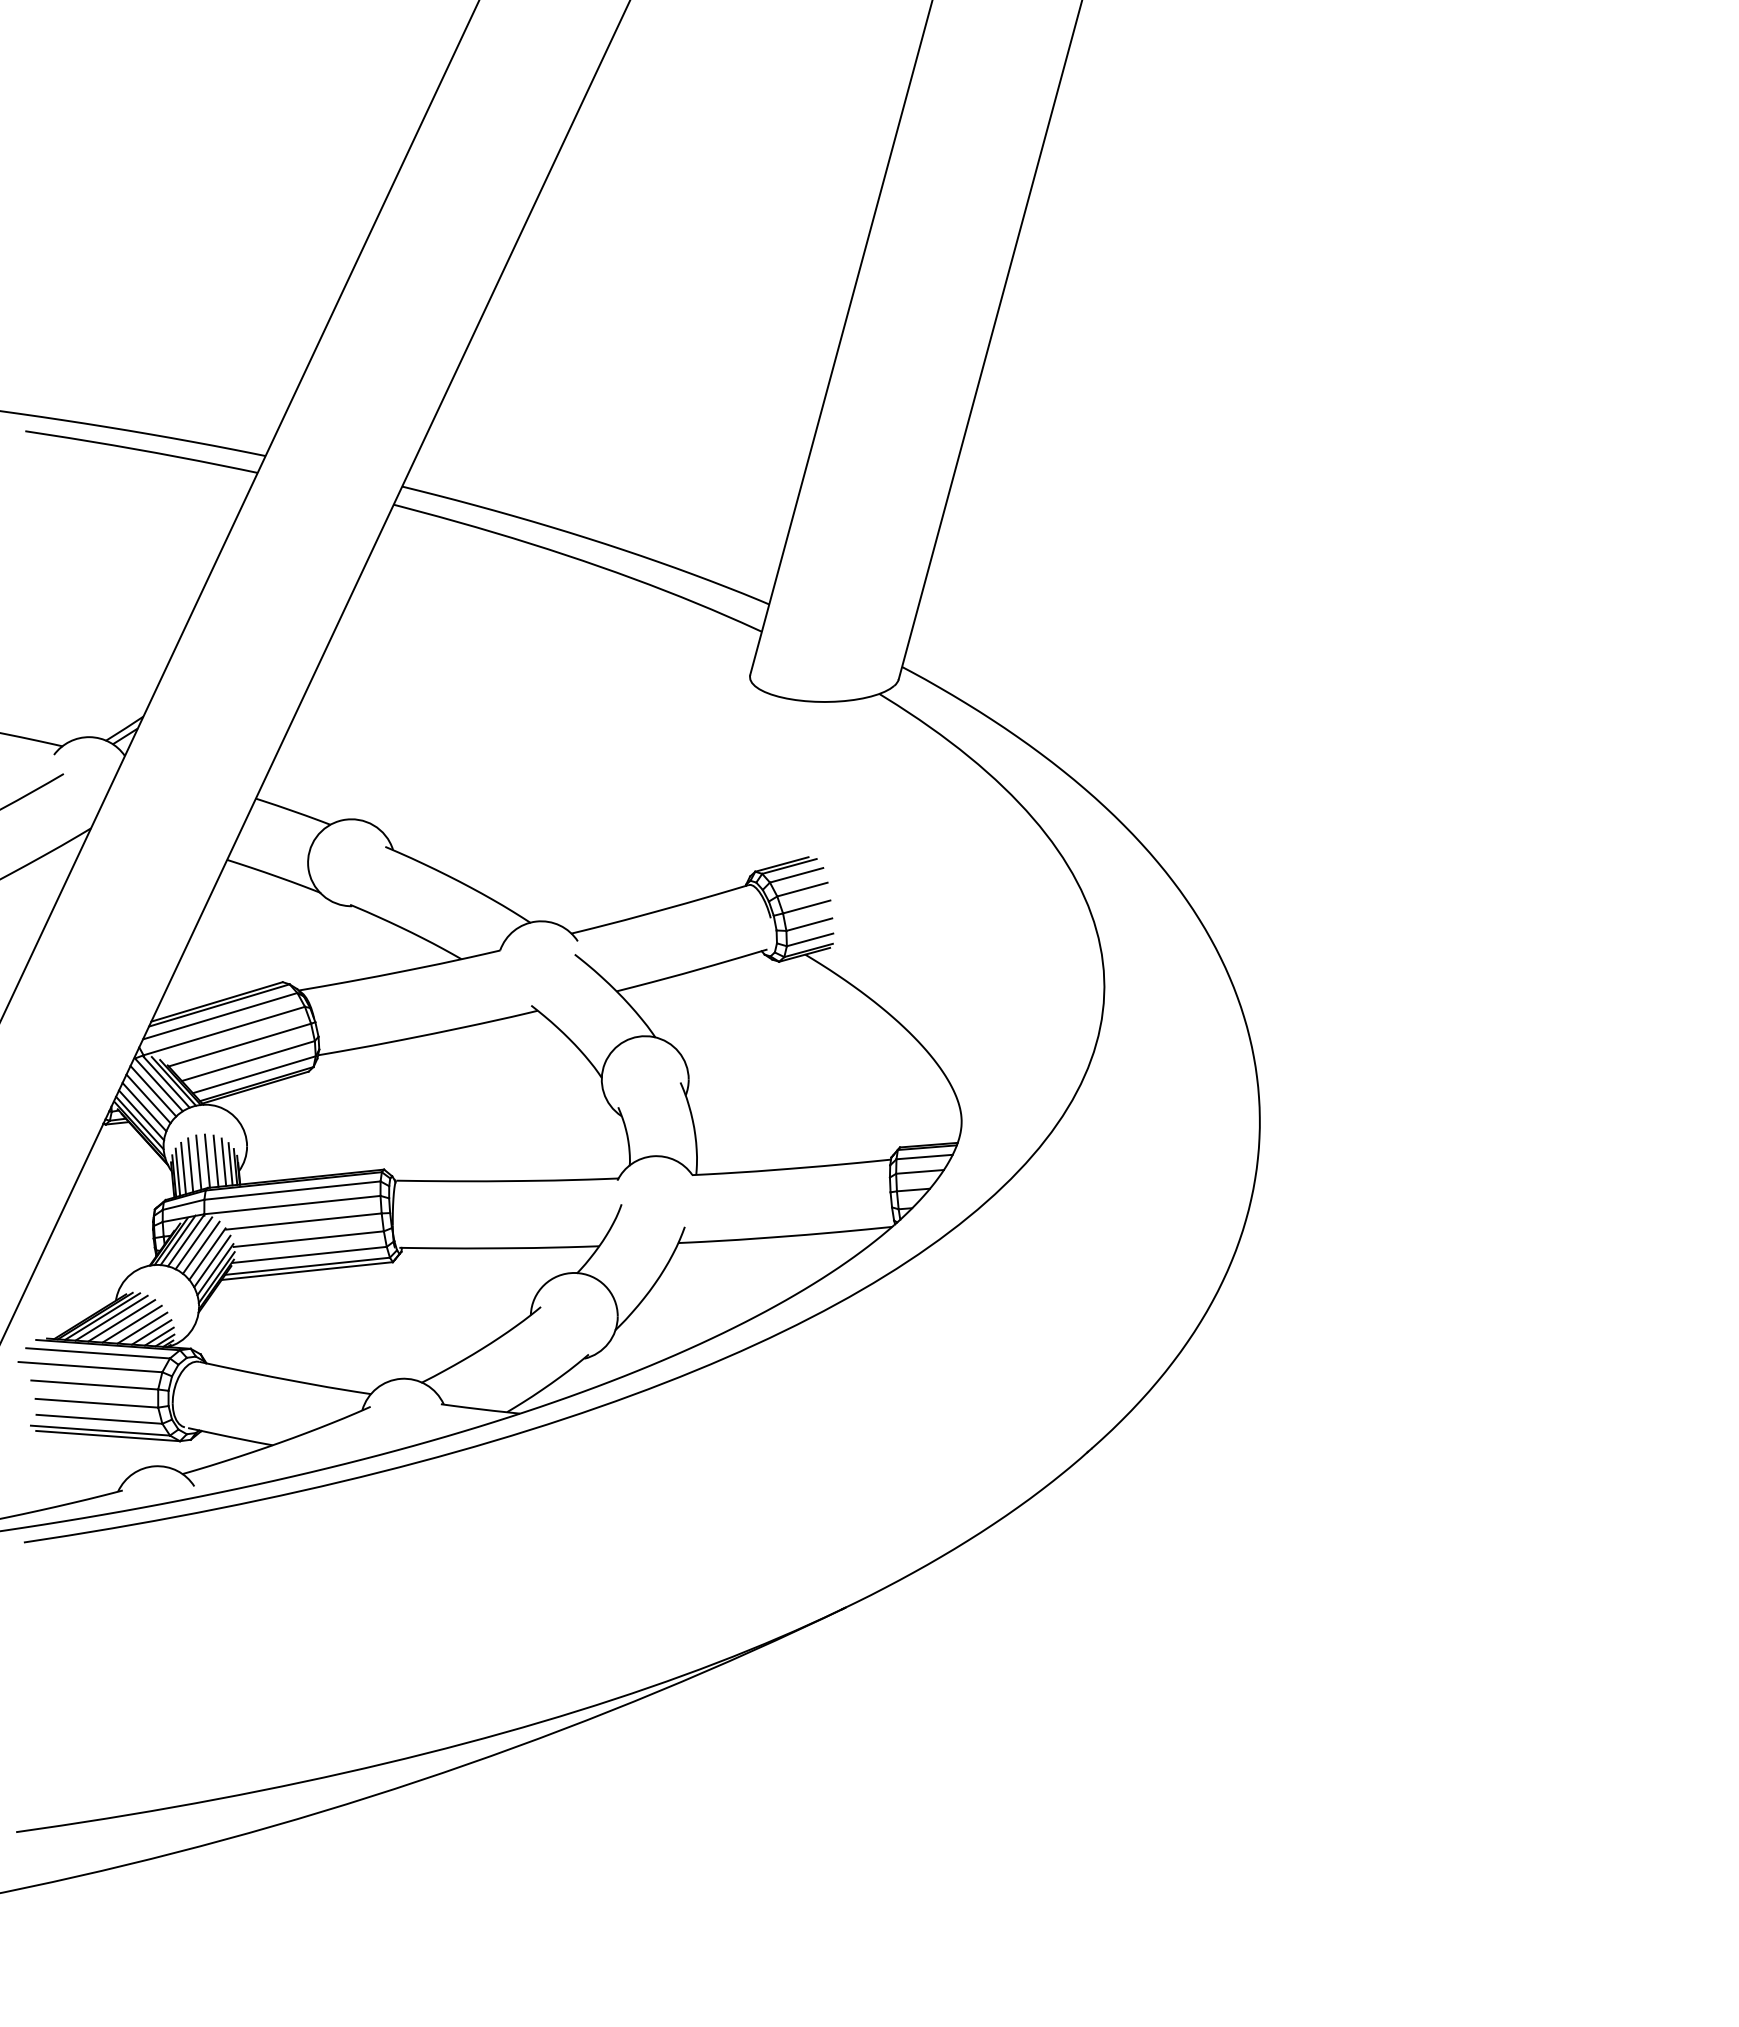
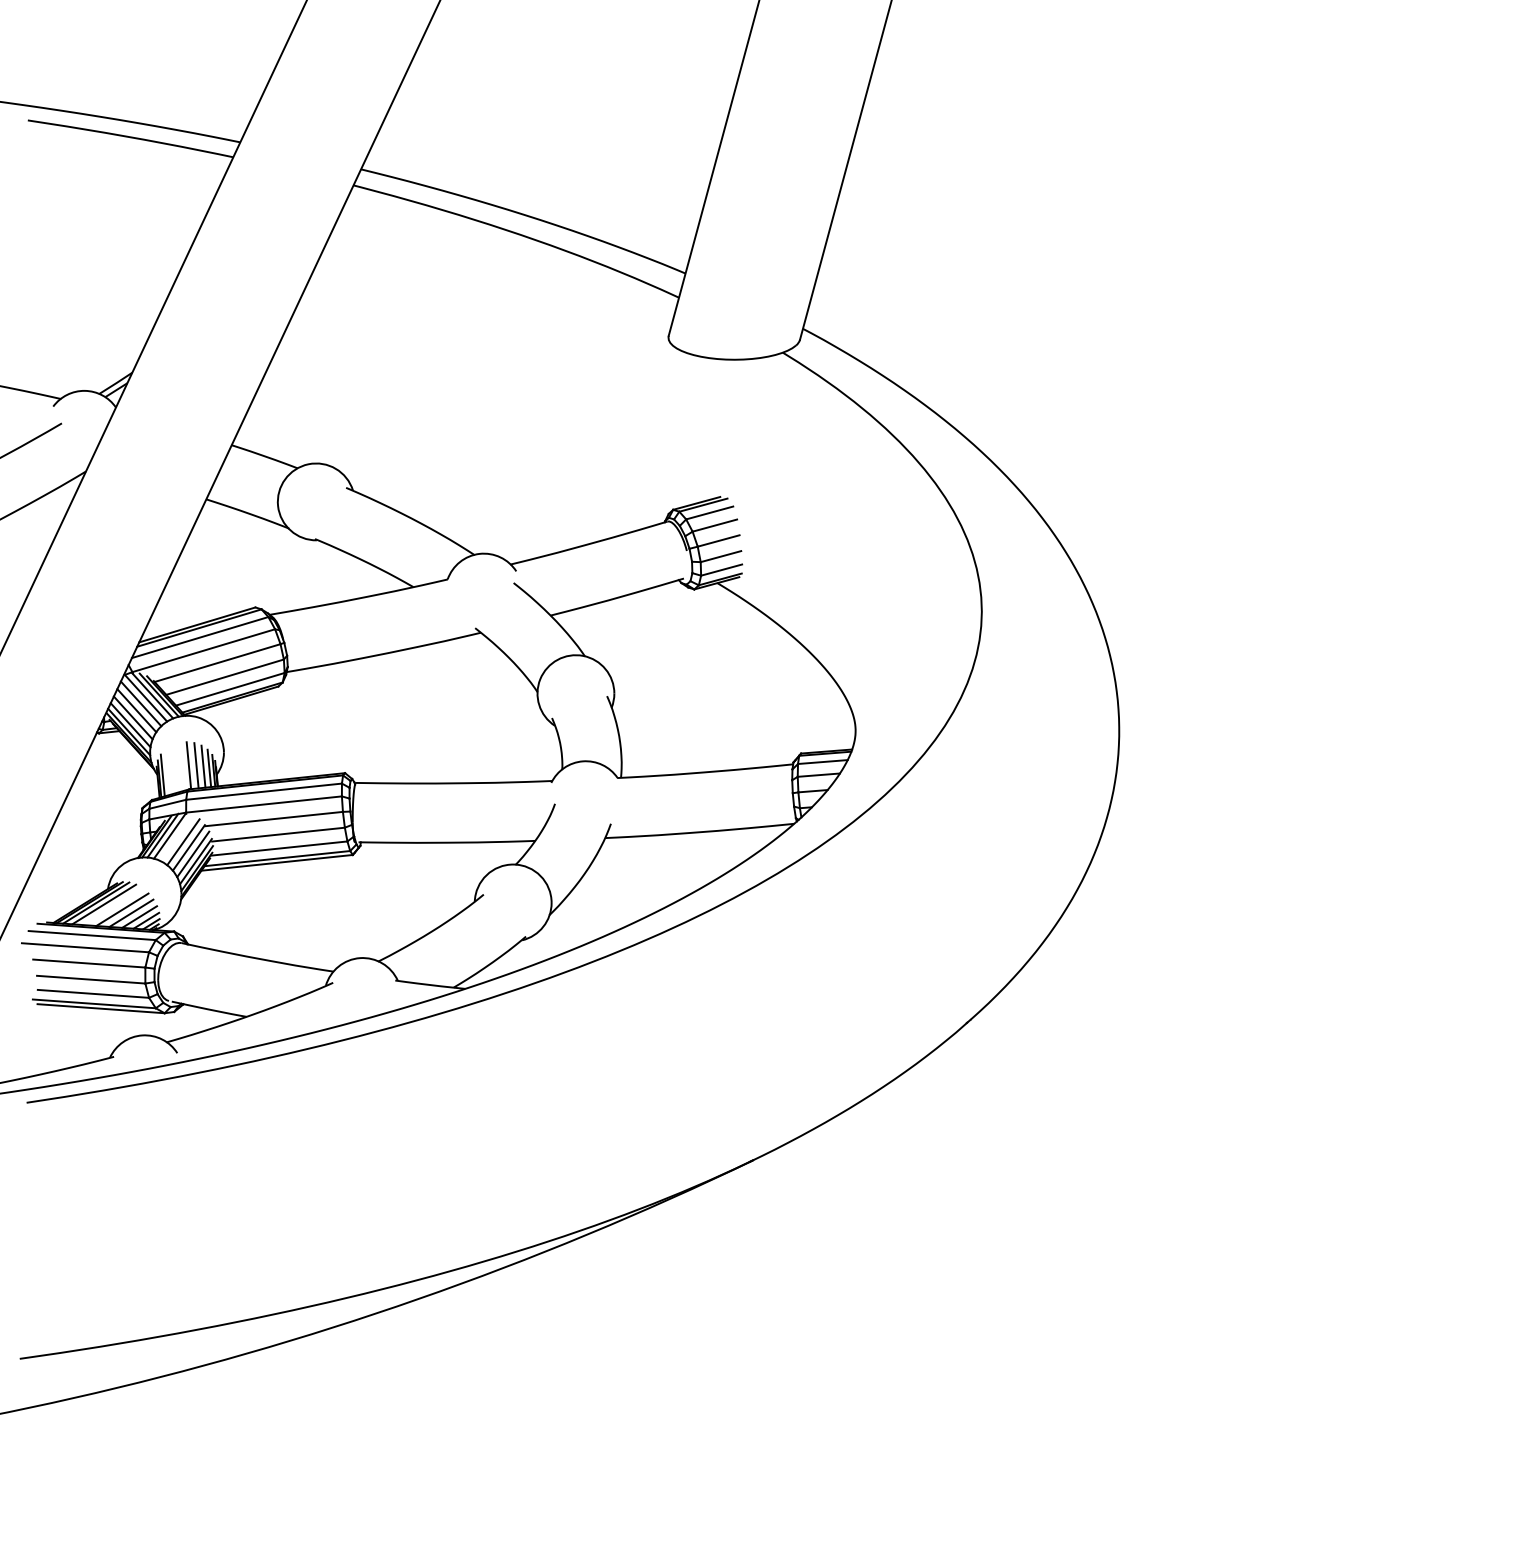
line: (198, 1162) -> (180, 766), removed
line: (190, 1165) -> (173, 769), removed
line: (183, 1168) -> (167, 772), removed
line: (193, 1243) -> (176, 838), removed
line: (121, 1320) -> (112, 906), removed

